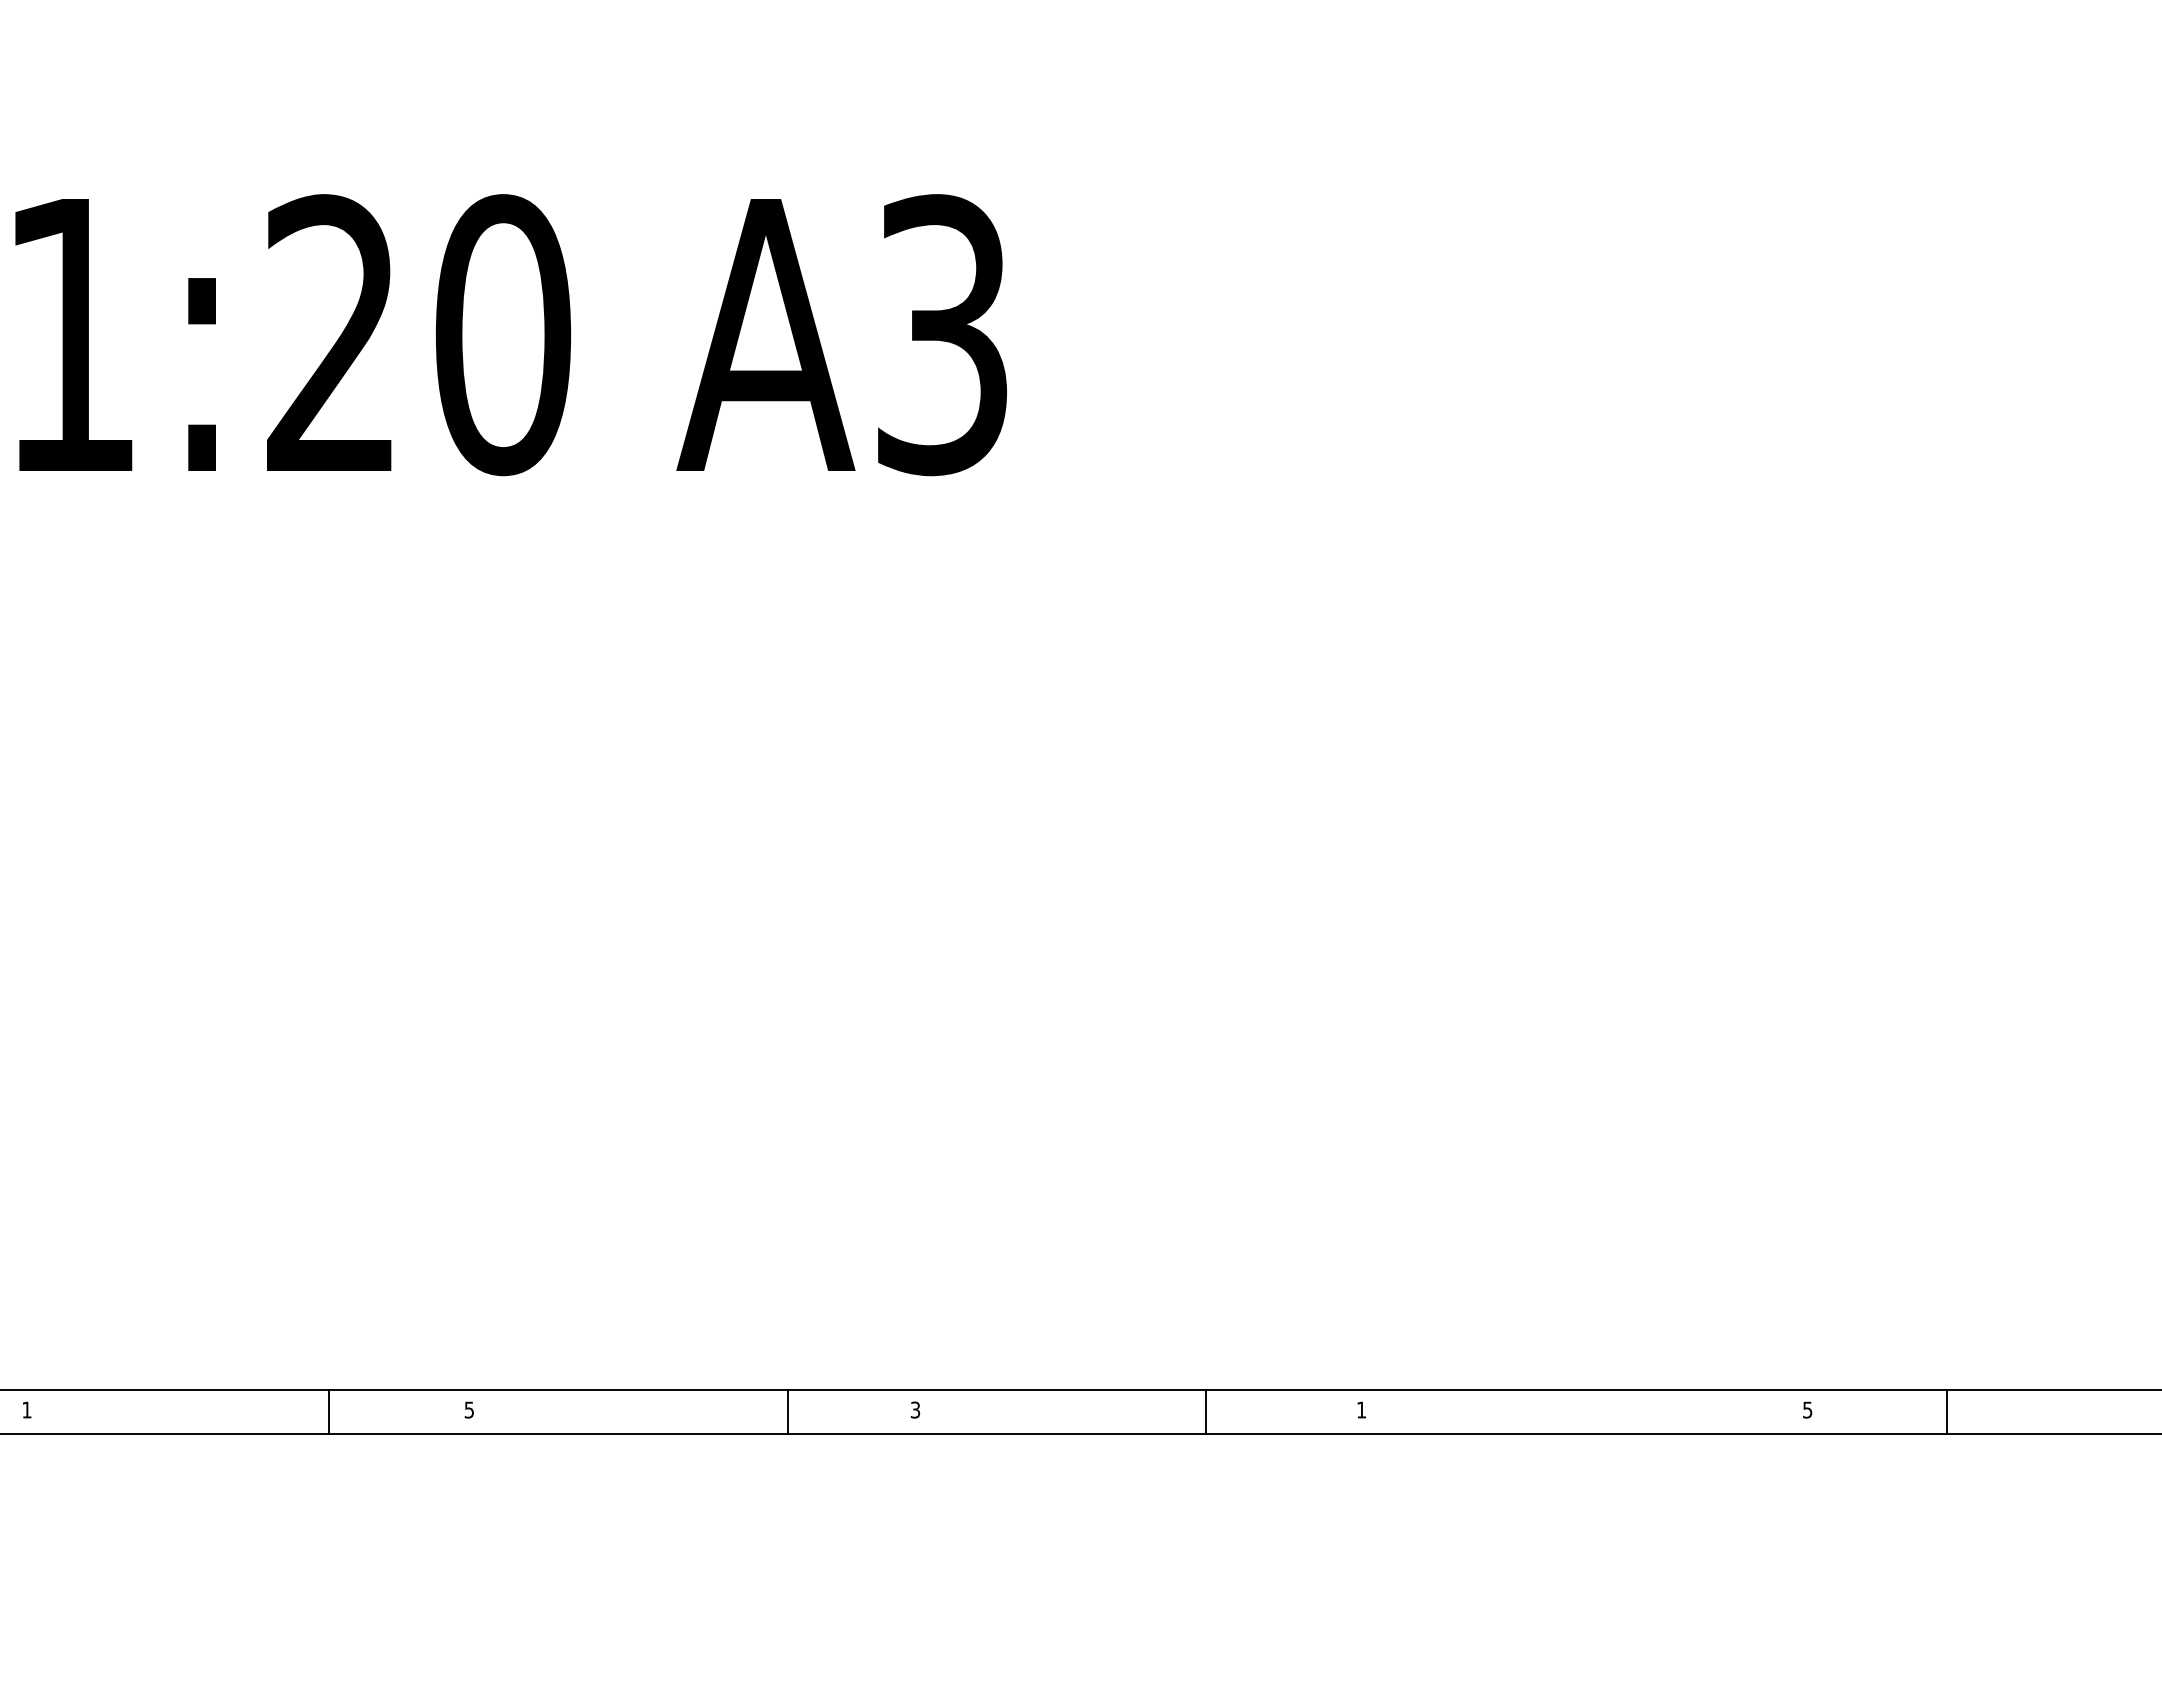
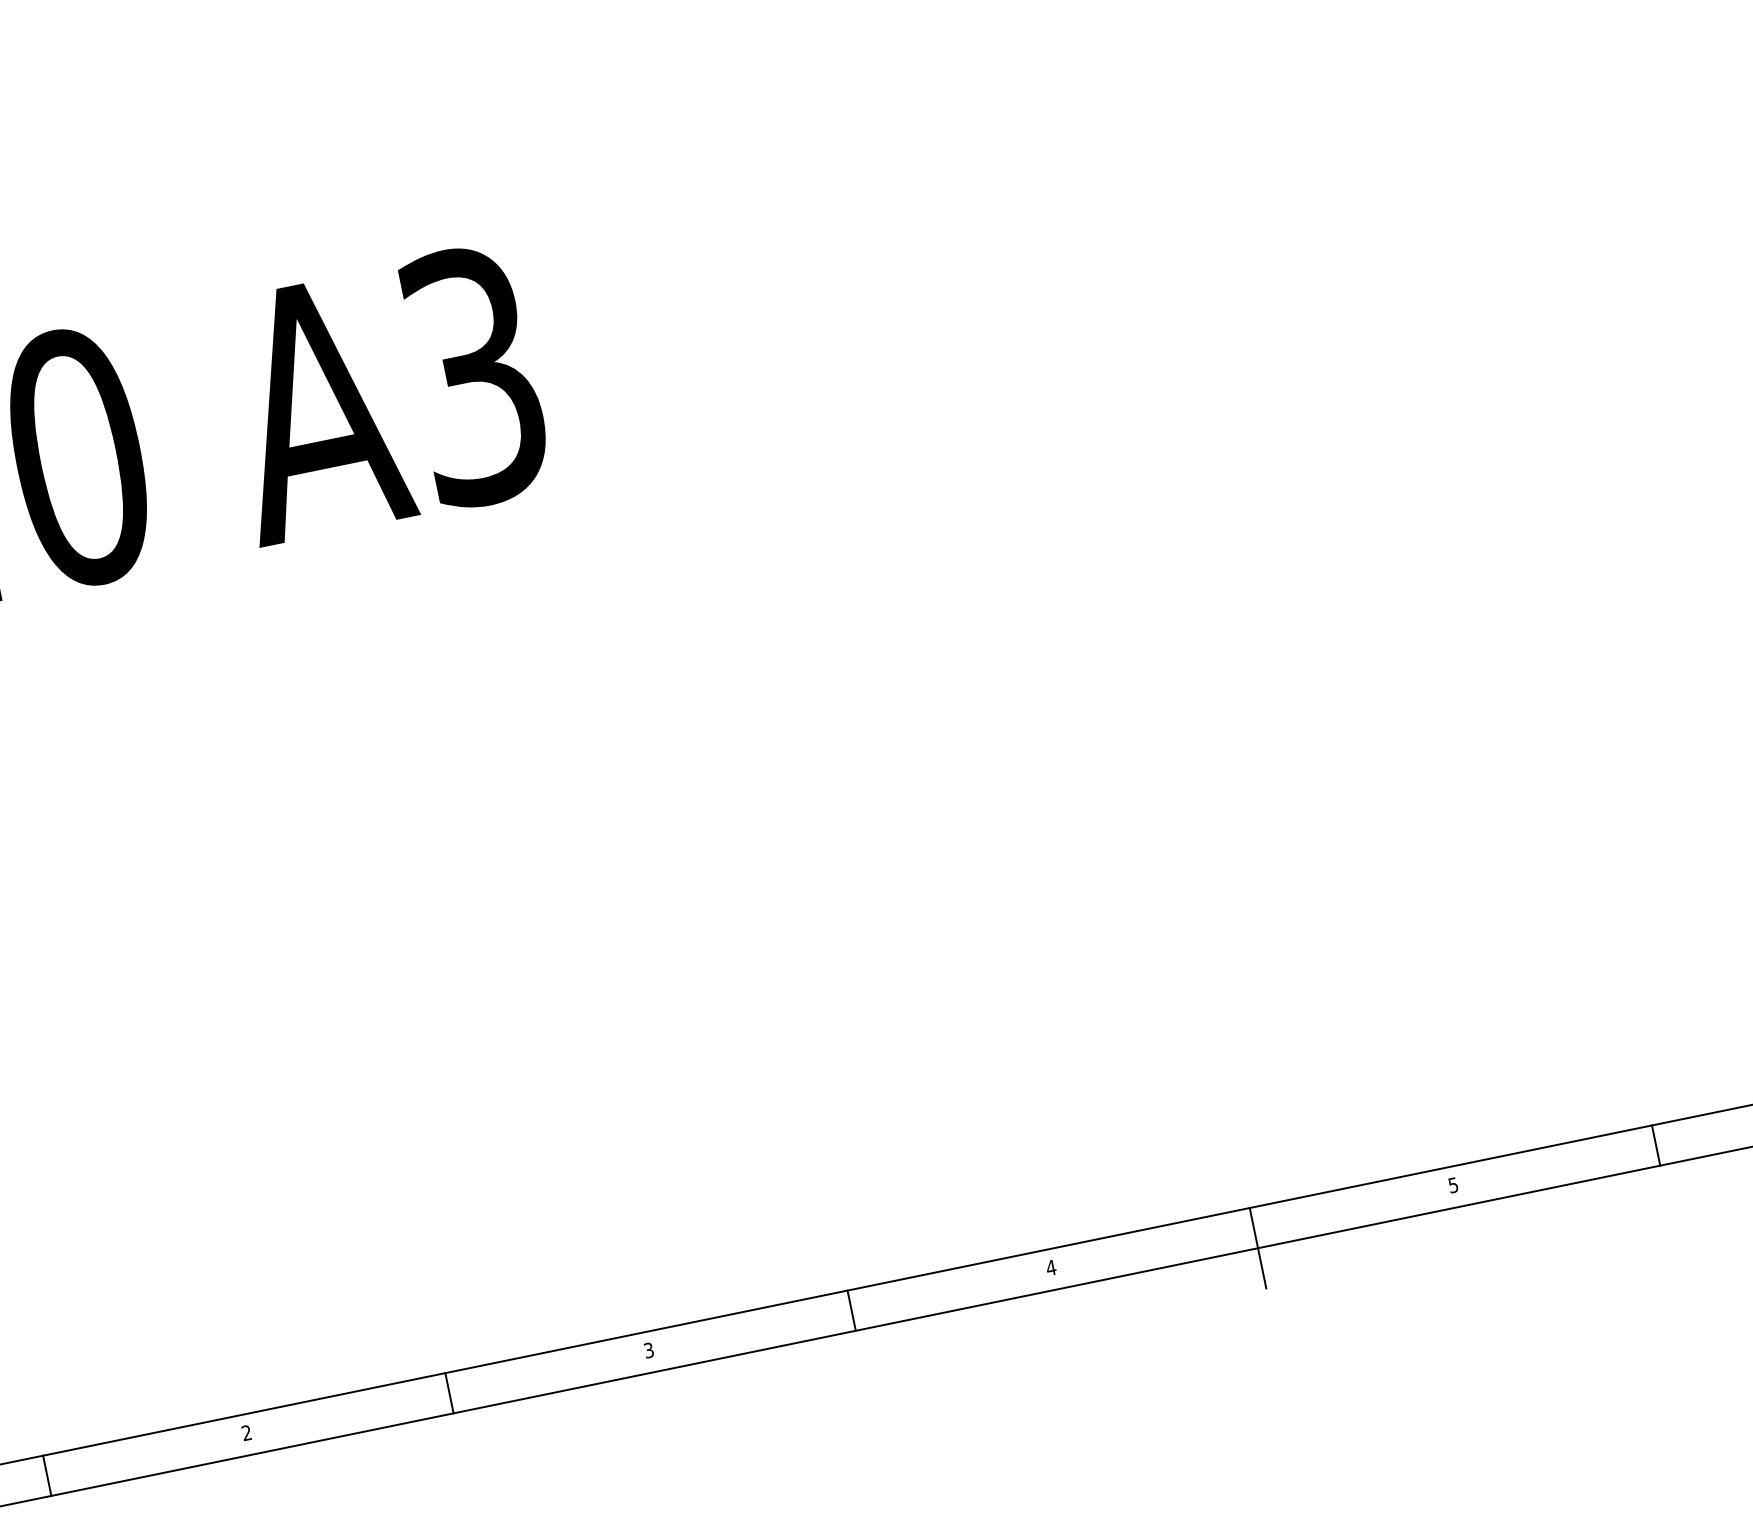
text: (468, 1409) -> (245, 1432), 5 -> 2
text: (1361, 1409) -> (1051, 1267), 1 -> 4
line: (328, 1411) -> (47, 1475), moved
line: (787, 1411) -> (449, 1392), moved
line: (1205, 1411) -> (851, 1310), moved
line: (1947, 1411) -> (1656, 1144), moved
line: (1585, 1433) -> (1257, 1247), added

